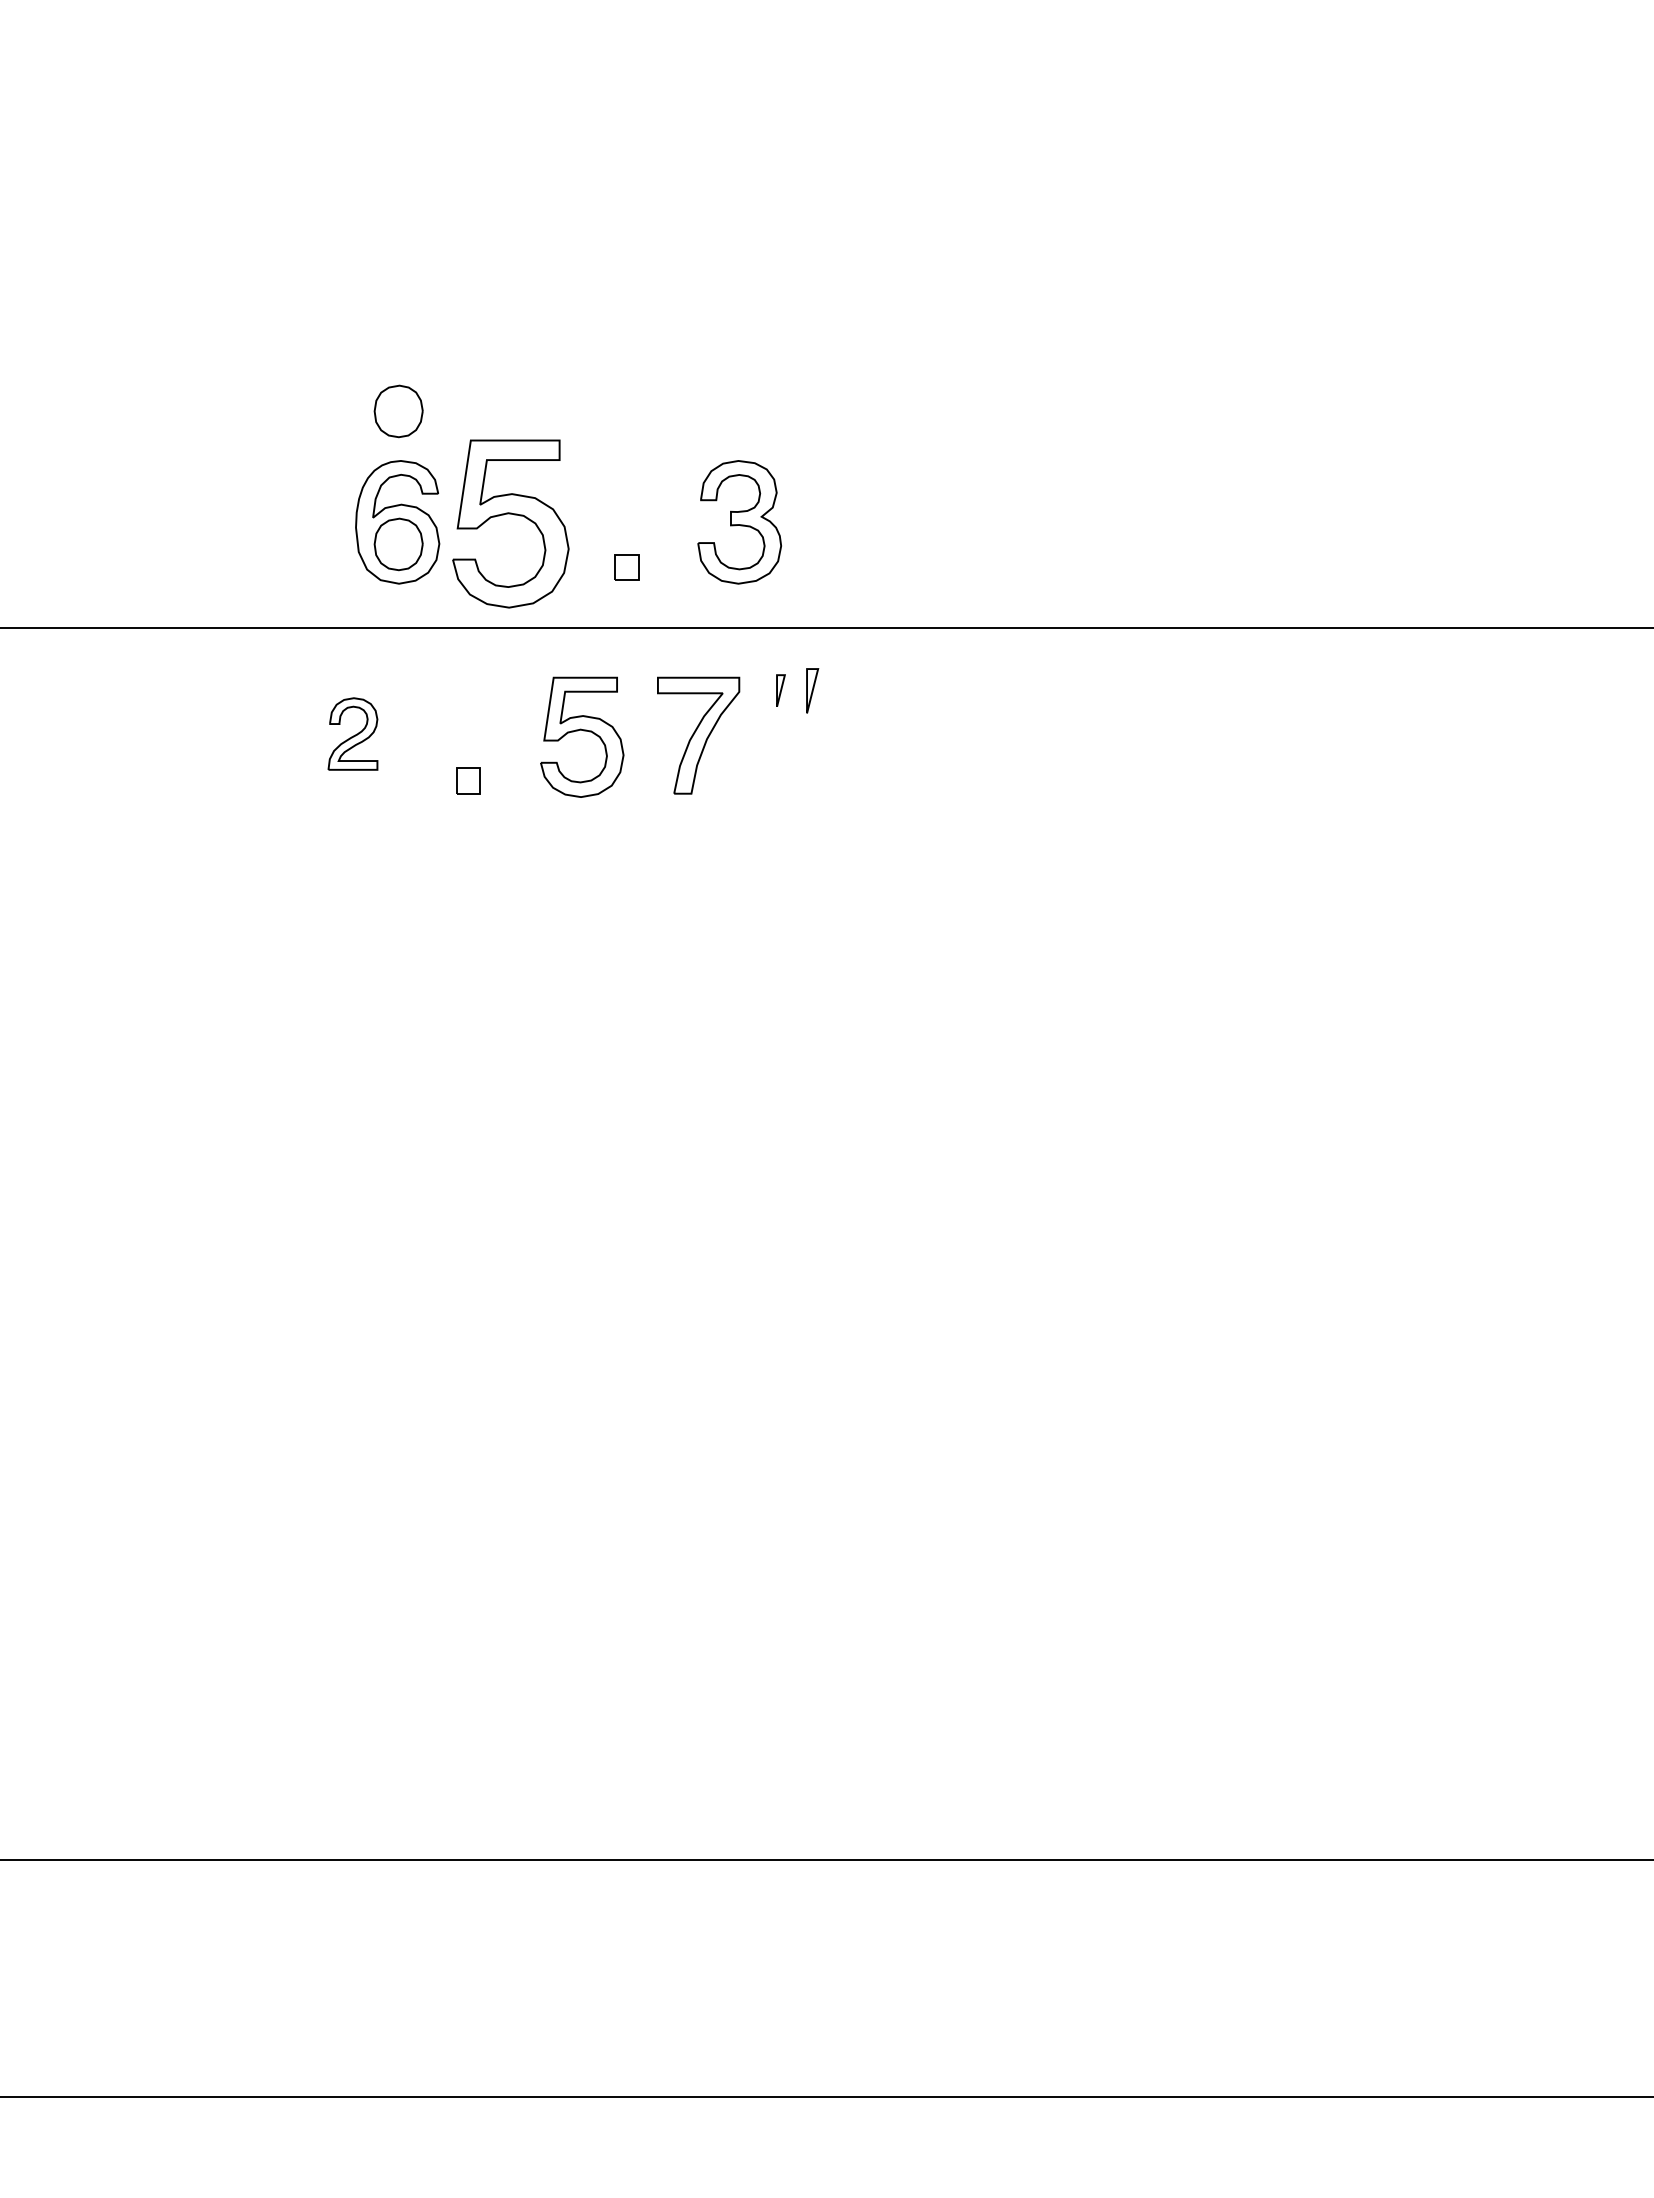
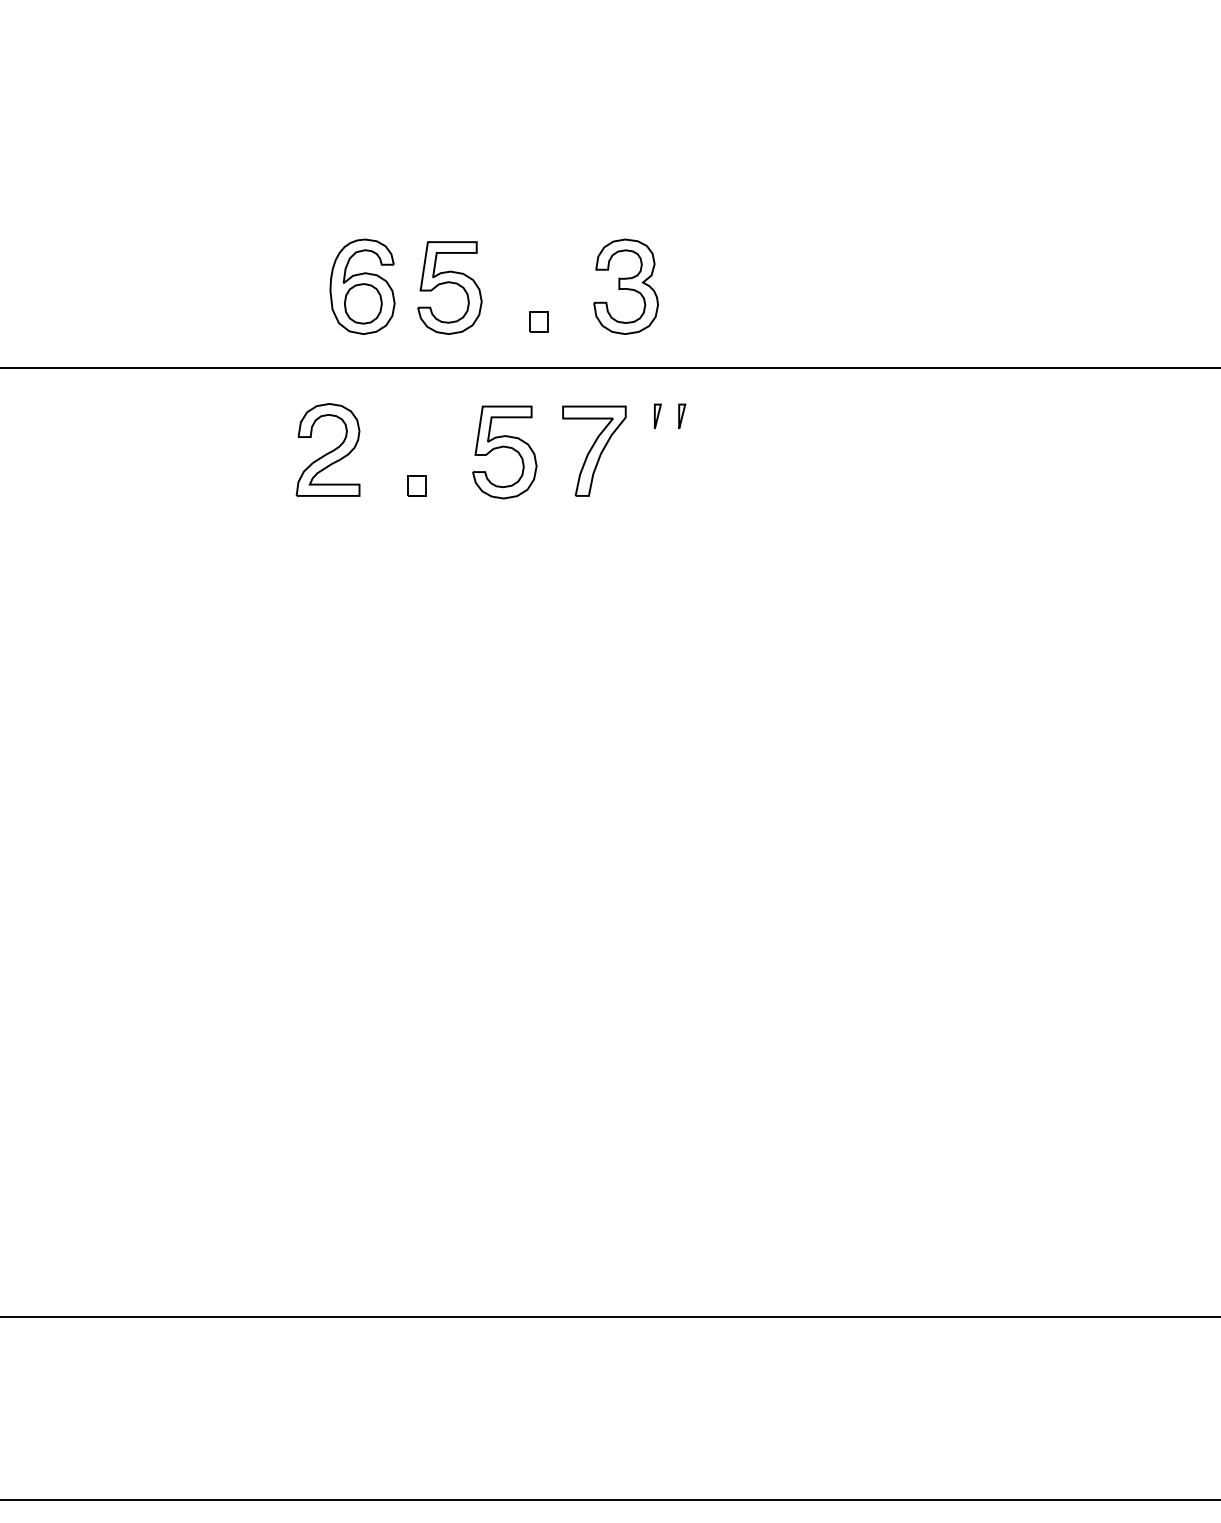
part: (398, 411) -> (363, 201), removed
part: (511, 523) -> (450, 287), size x0.71
part: (812, 690) -> (682, 416), size x0.71
part: (352, 733) -> (327, 449), size x1.67

